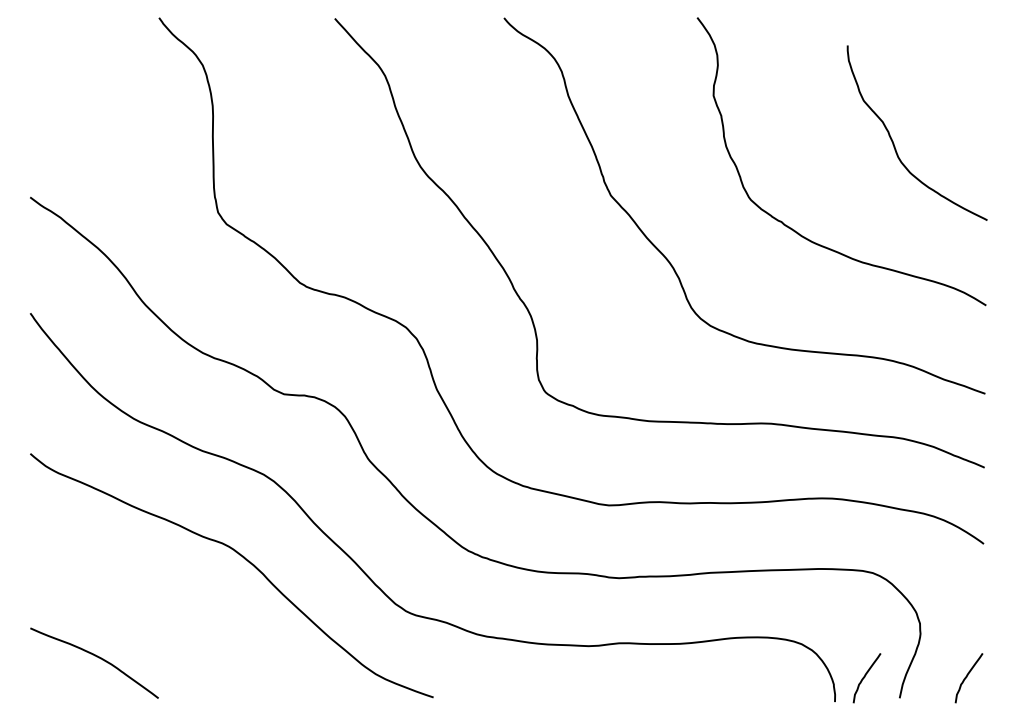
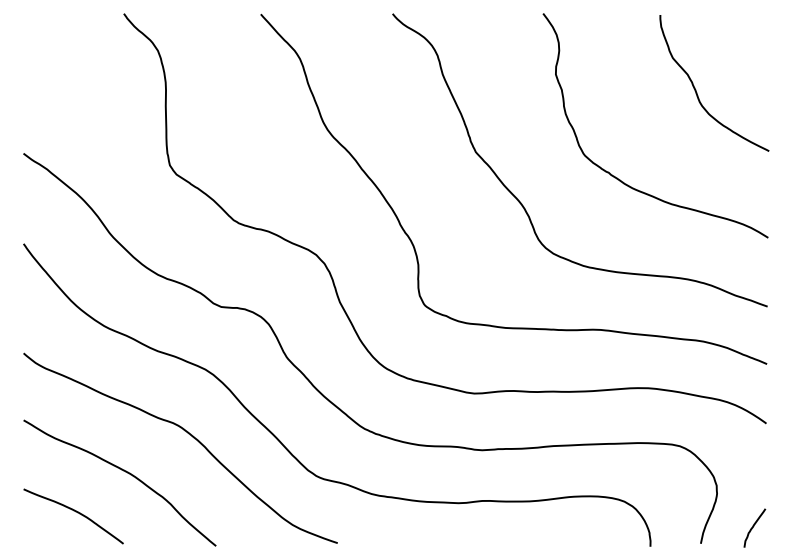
curve: (894, 143) -> (696, 91), moved
curve: (161, 606) -> (125, 472), added
curve: (865, 677) -> (674, 527), removed

